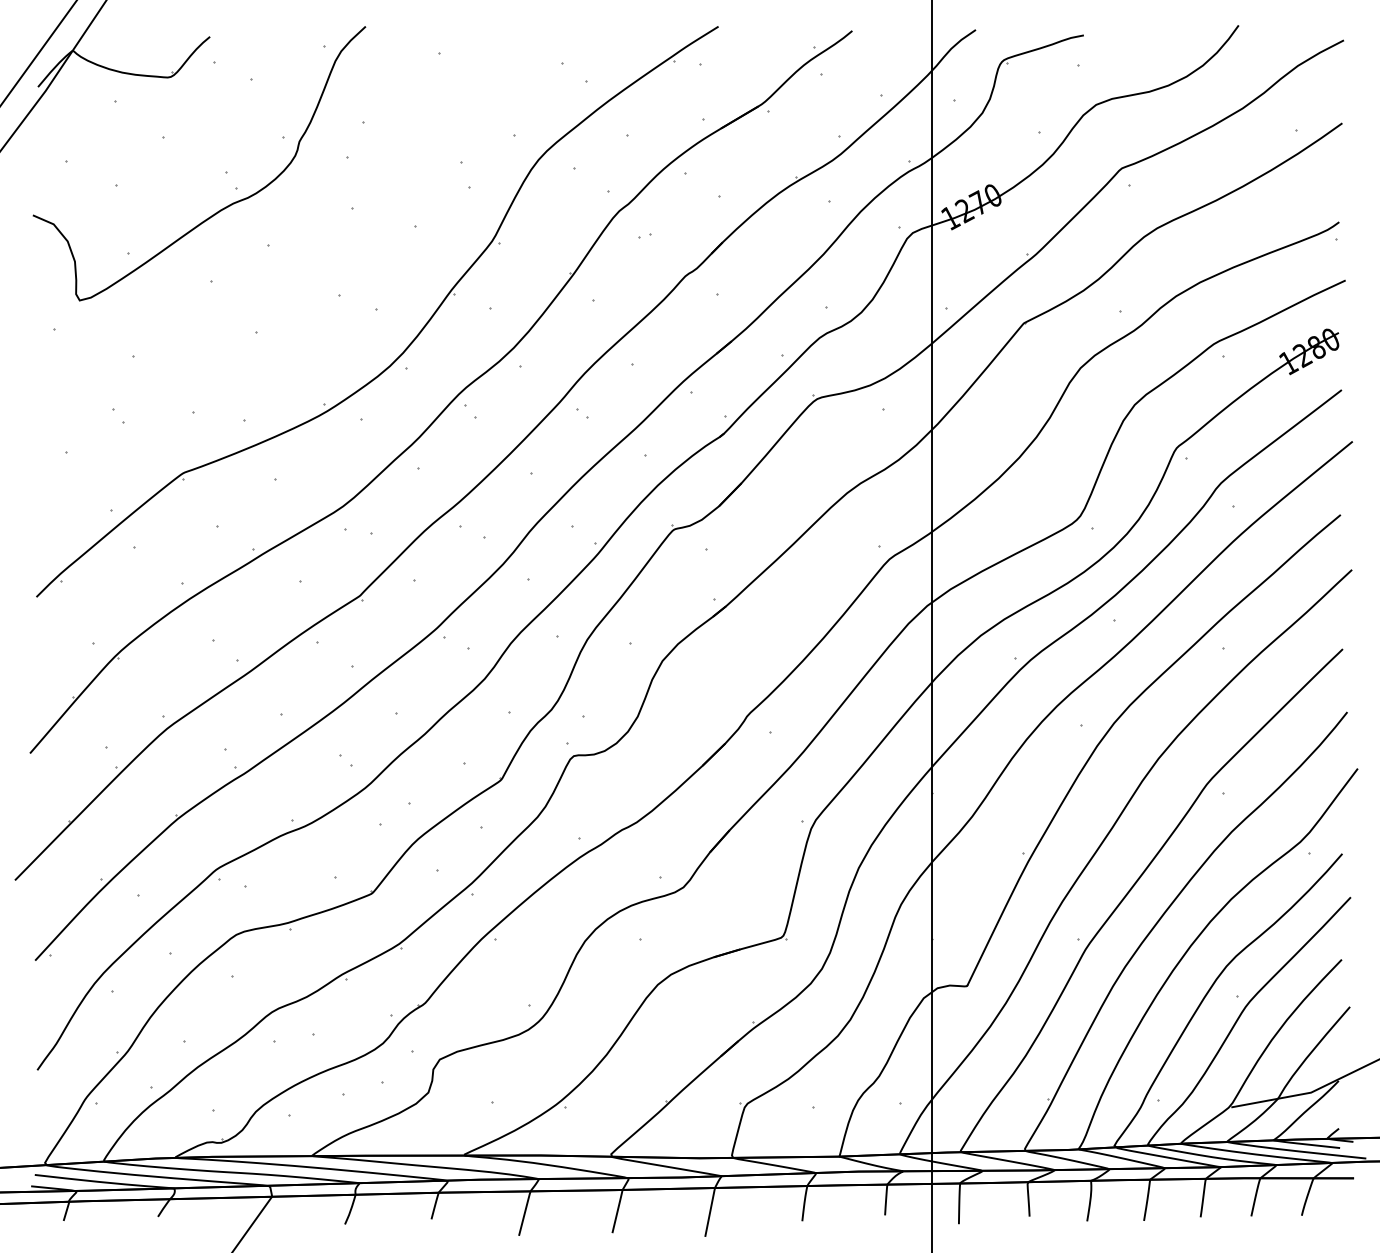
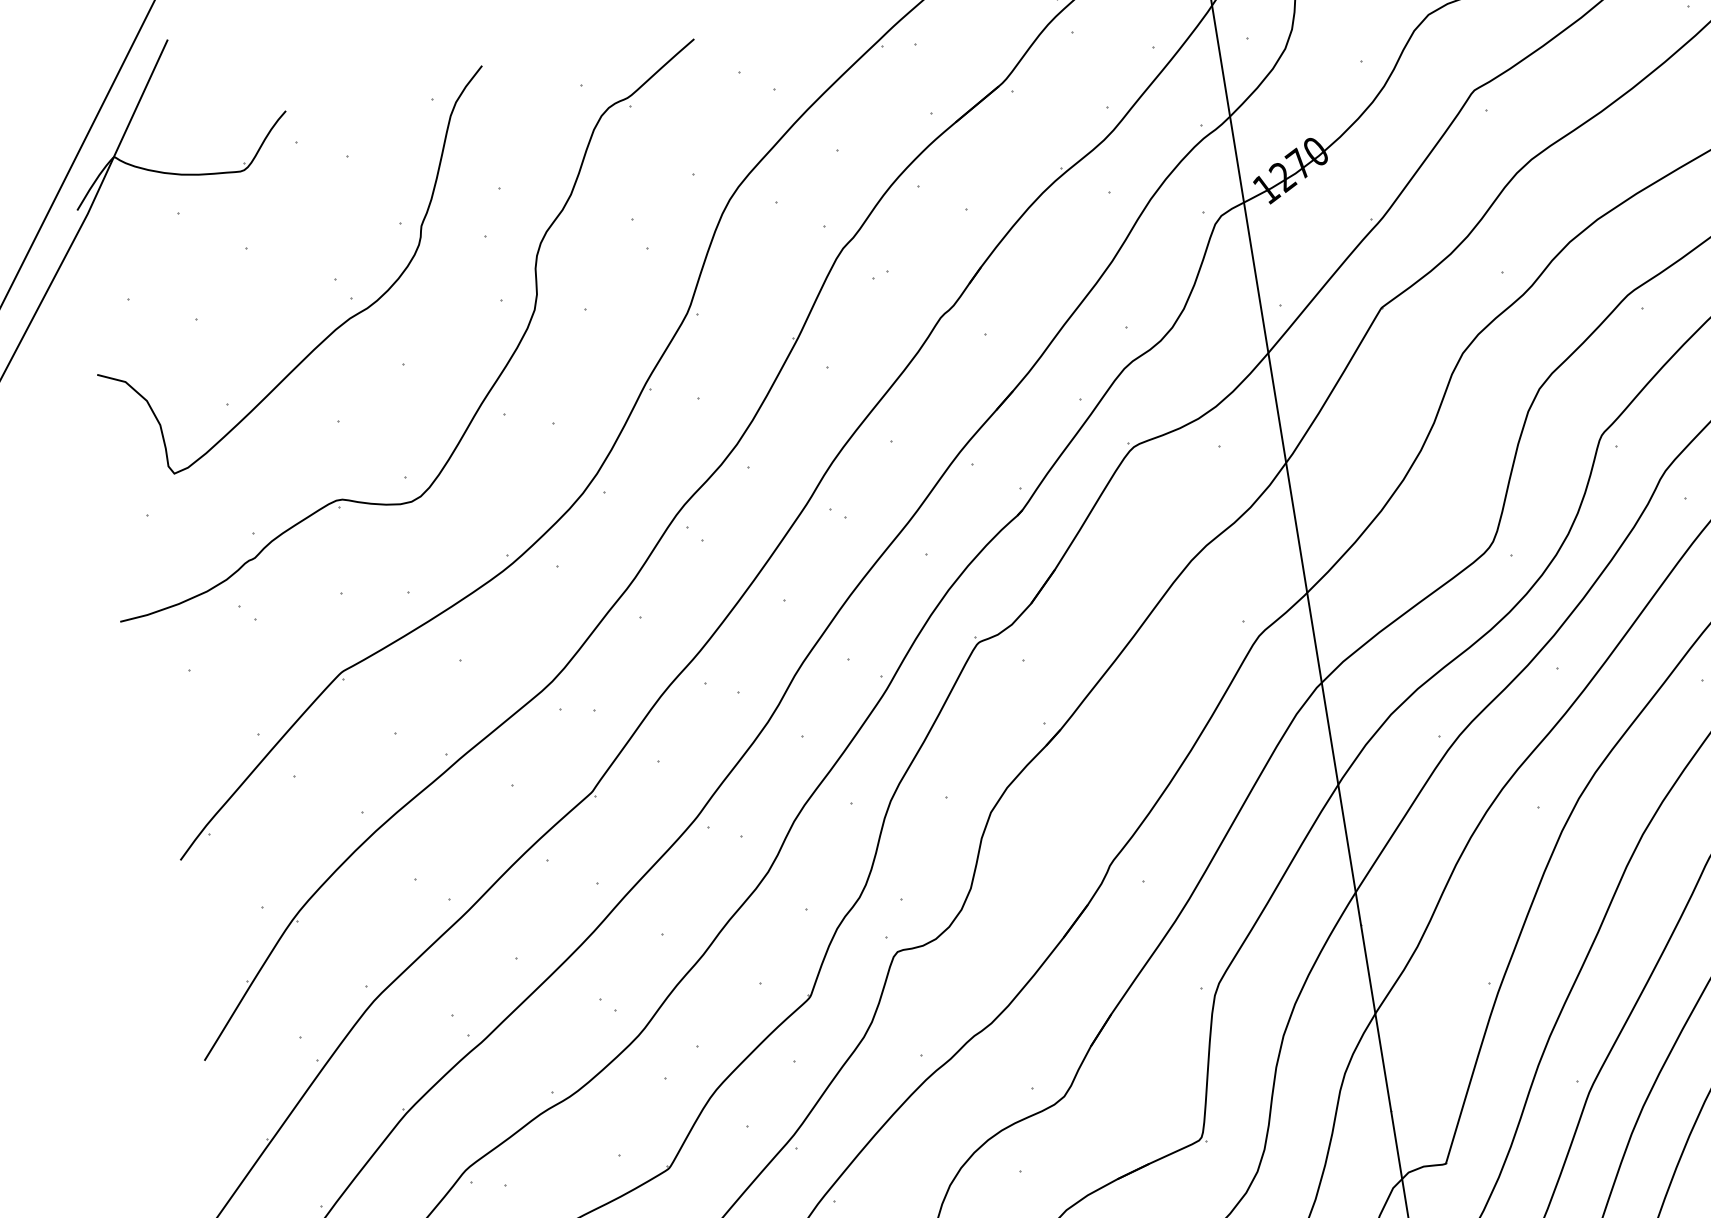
part: (331, 274) -> (489, 388), added

